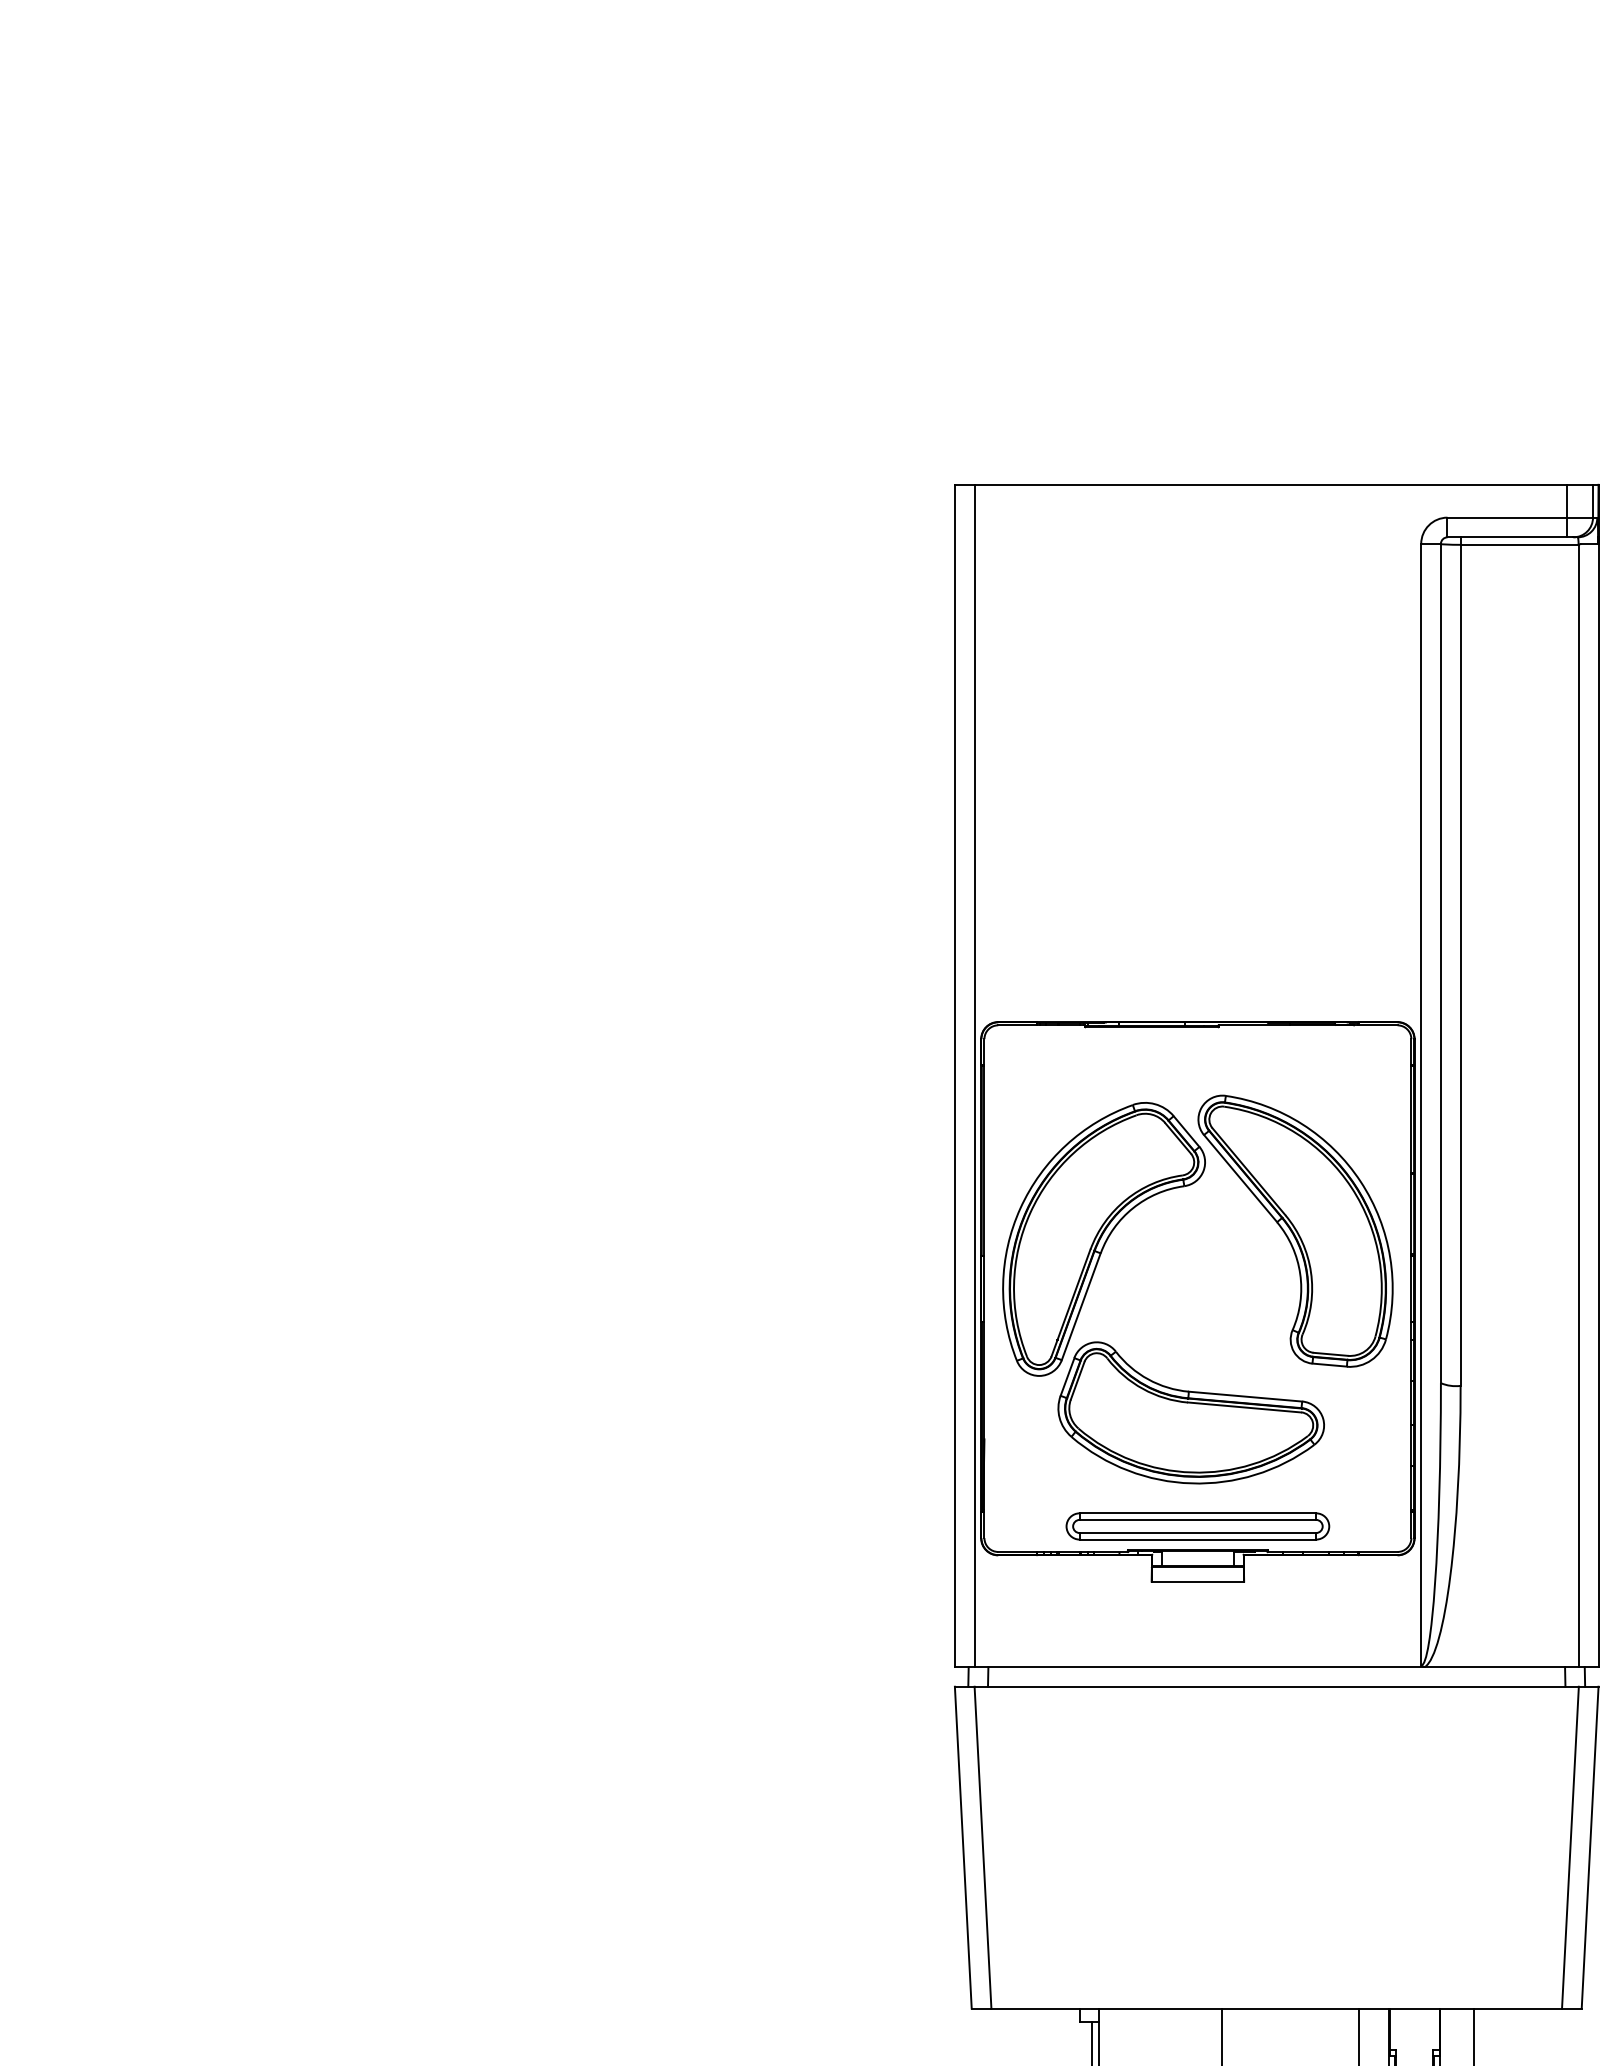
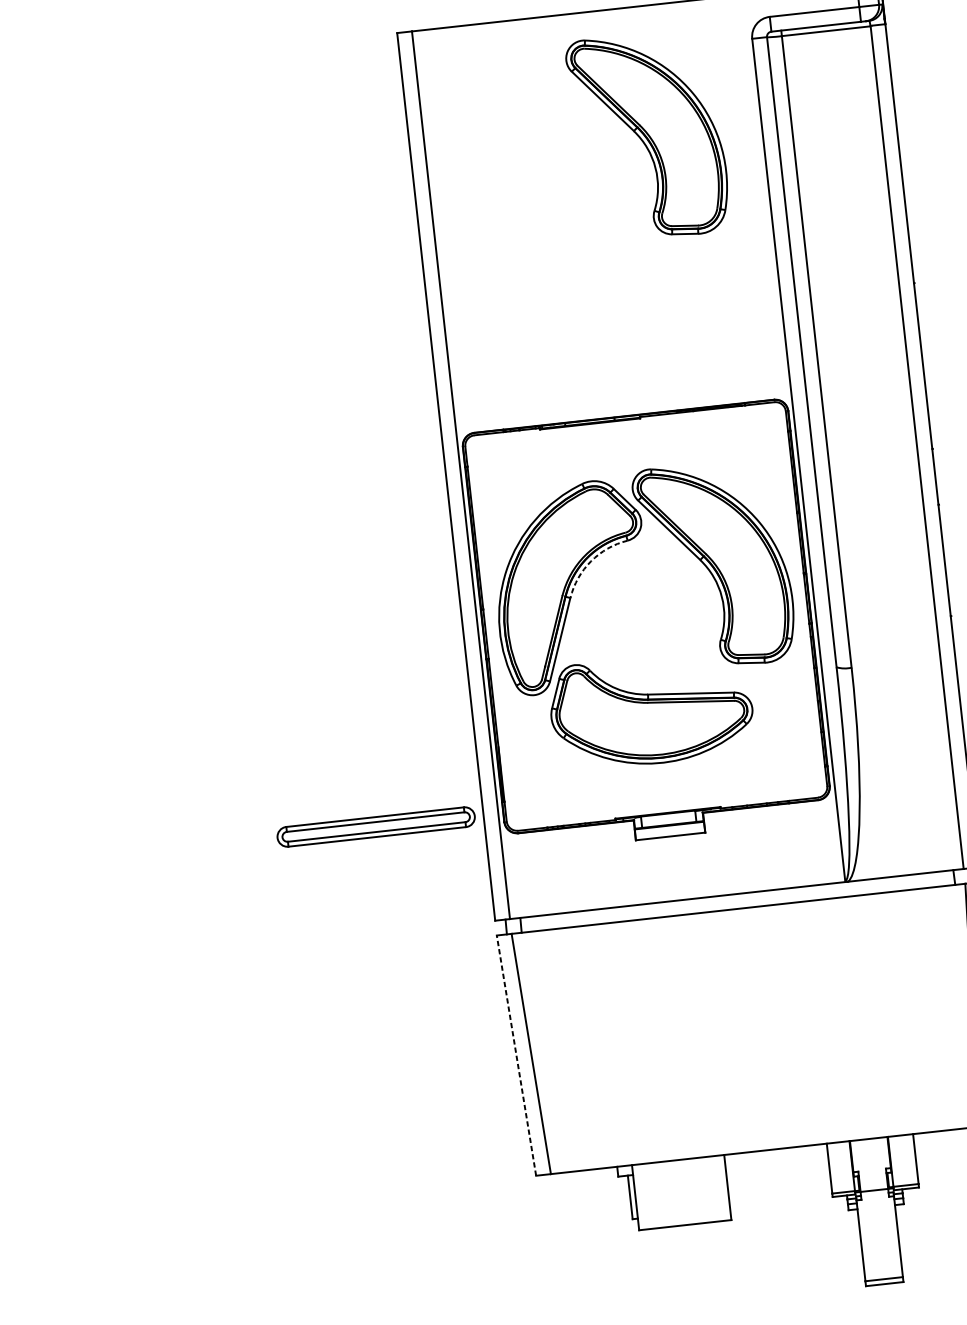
part: (1270, 656) -> (648, 135), added
arc: (1133, 1208) -> (591, 561), solid -> dashed
part: (1197, 1526) -> (375, 827), moved
line: (963, 1847) -> (516, 1055), solid -> dashed

